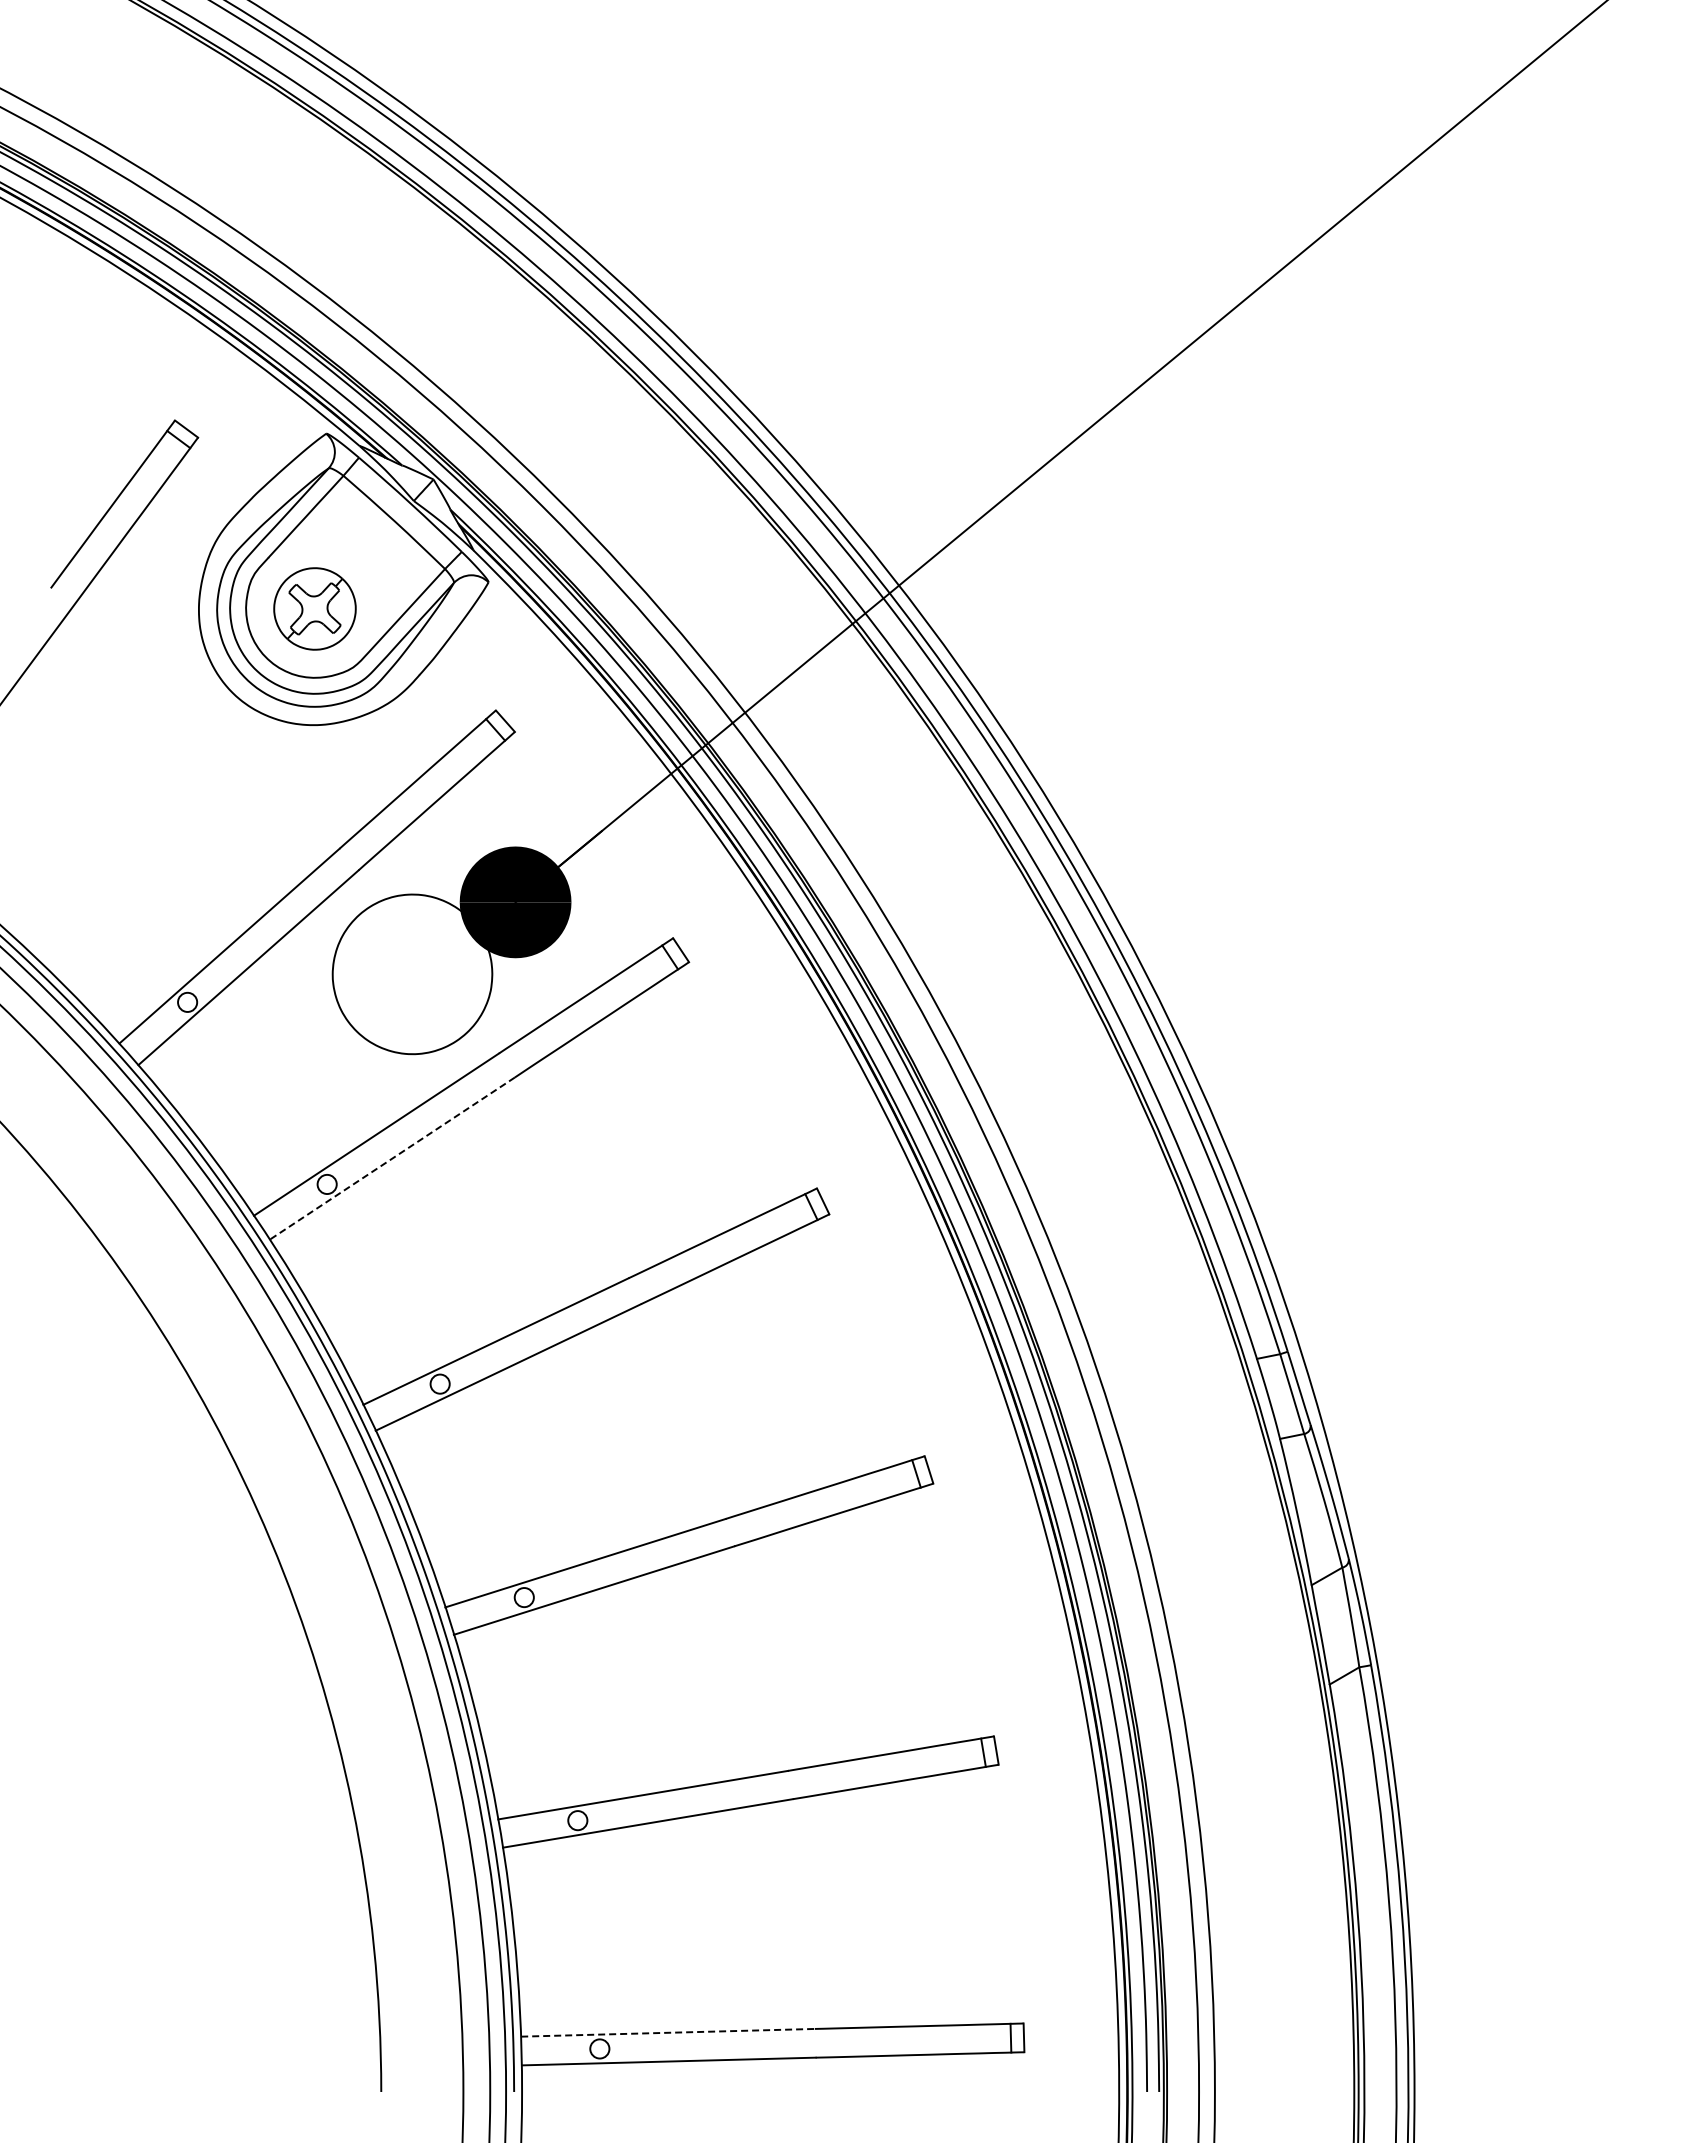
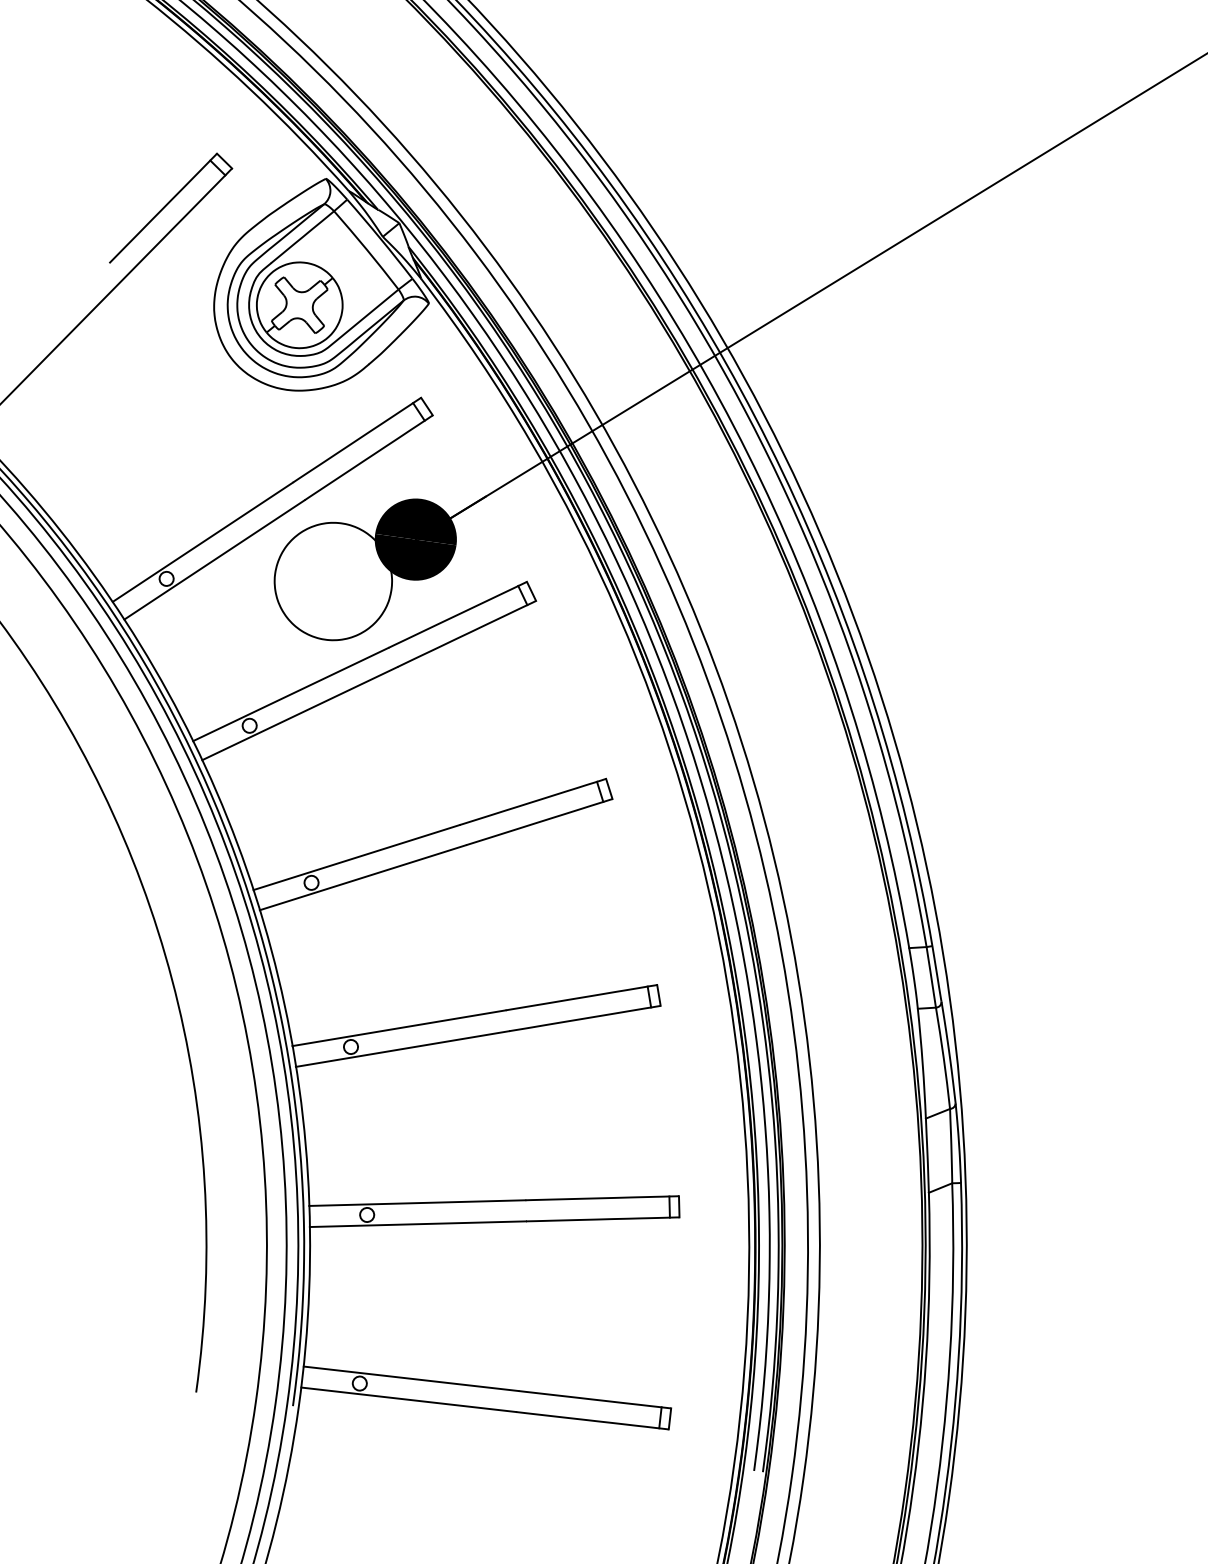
part: (314, 608) -> (299, 304), size x1.43
line: (392, 1158) -> (299, 713), dashed -> solid
line: (668, 2032) -> (411, 1378), dashed -> solid

